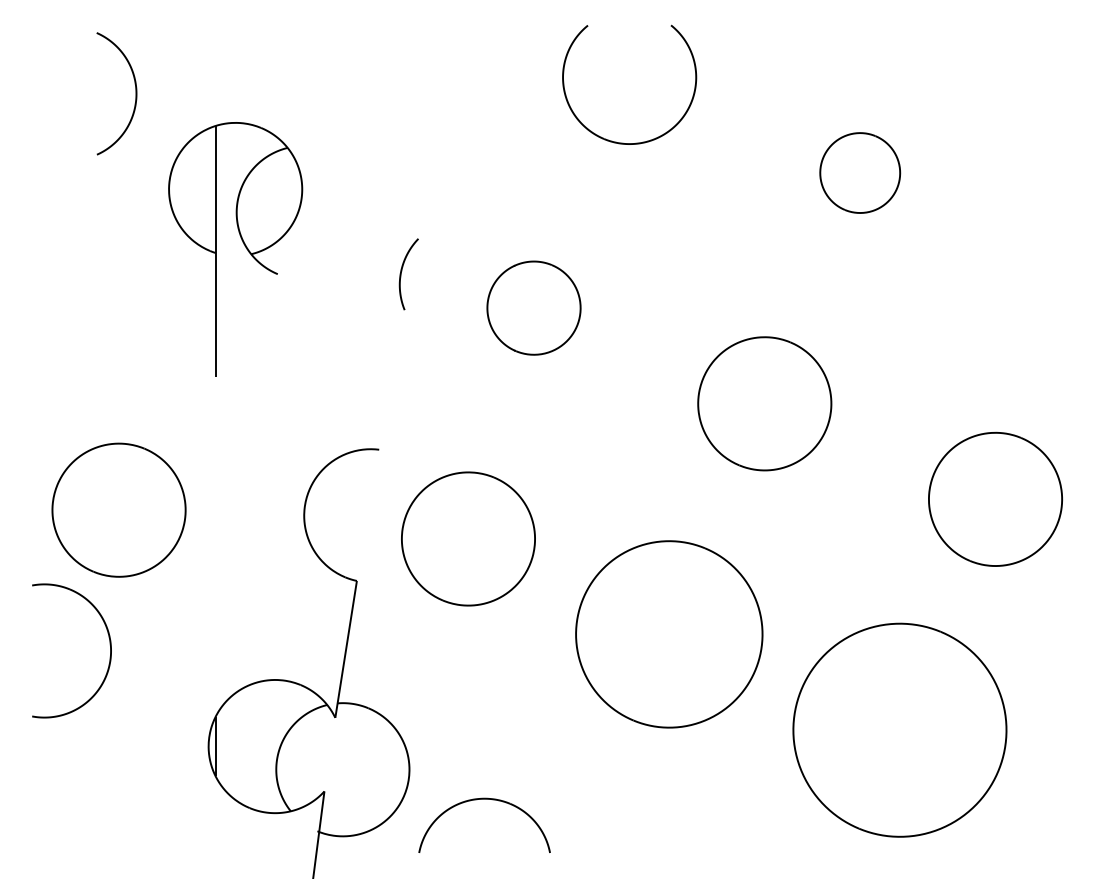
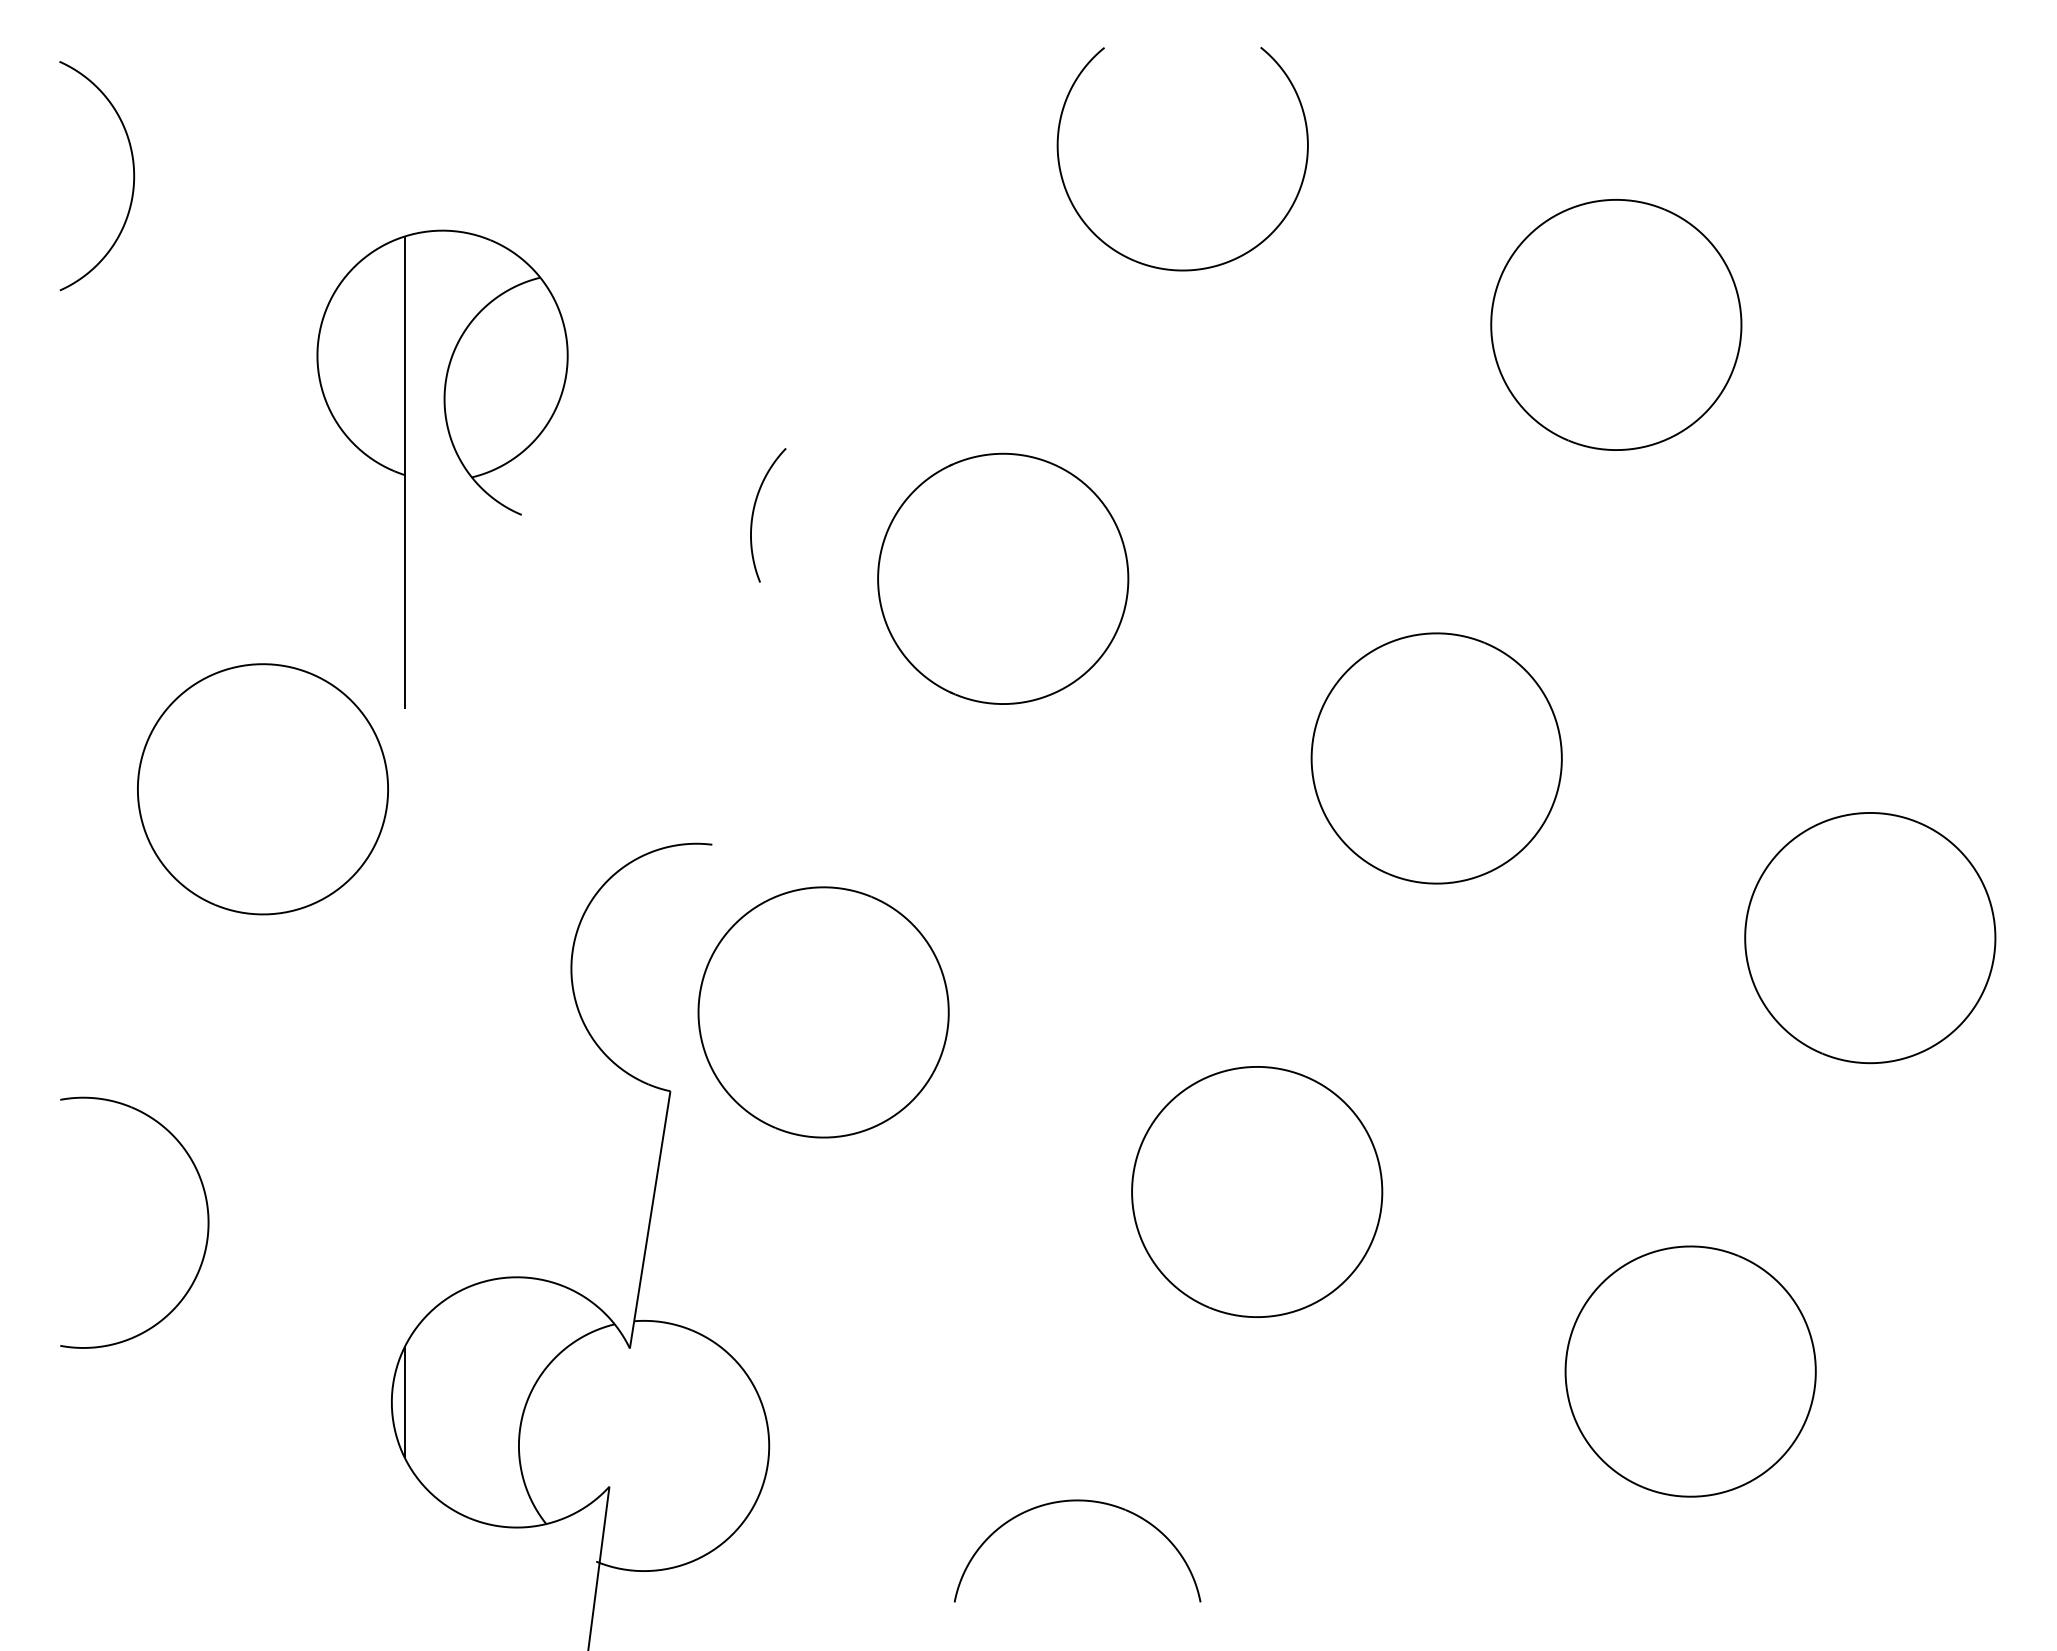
curve: (135, 93) -> (132, 175), moved
part: (859, 172) -> (1614, 323), size x1.67
part: (533, 307) -> (1002, 577), size x1.43
part: (118, 509) -> (261, 787), moved
part: (468, 538) -> (823, 1011), moved
part: (668, 634) -> (1255, 1191), size x0.71
part: (899, 729) -> (1689, 1370), size x0.62
part: (484, 799) -> (1077, 1501), moved

